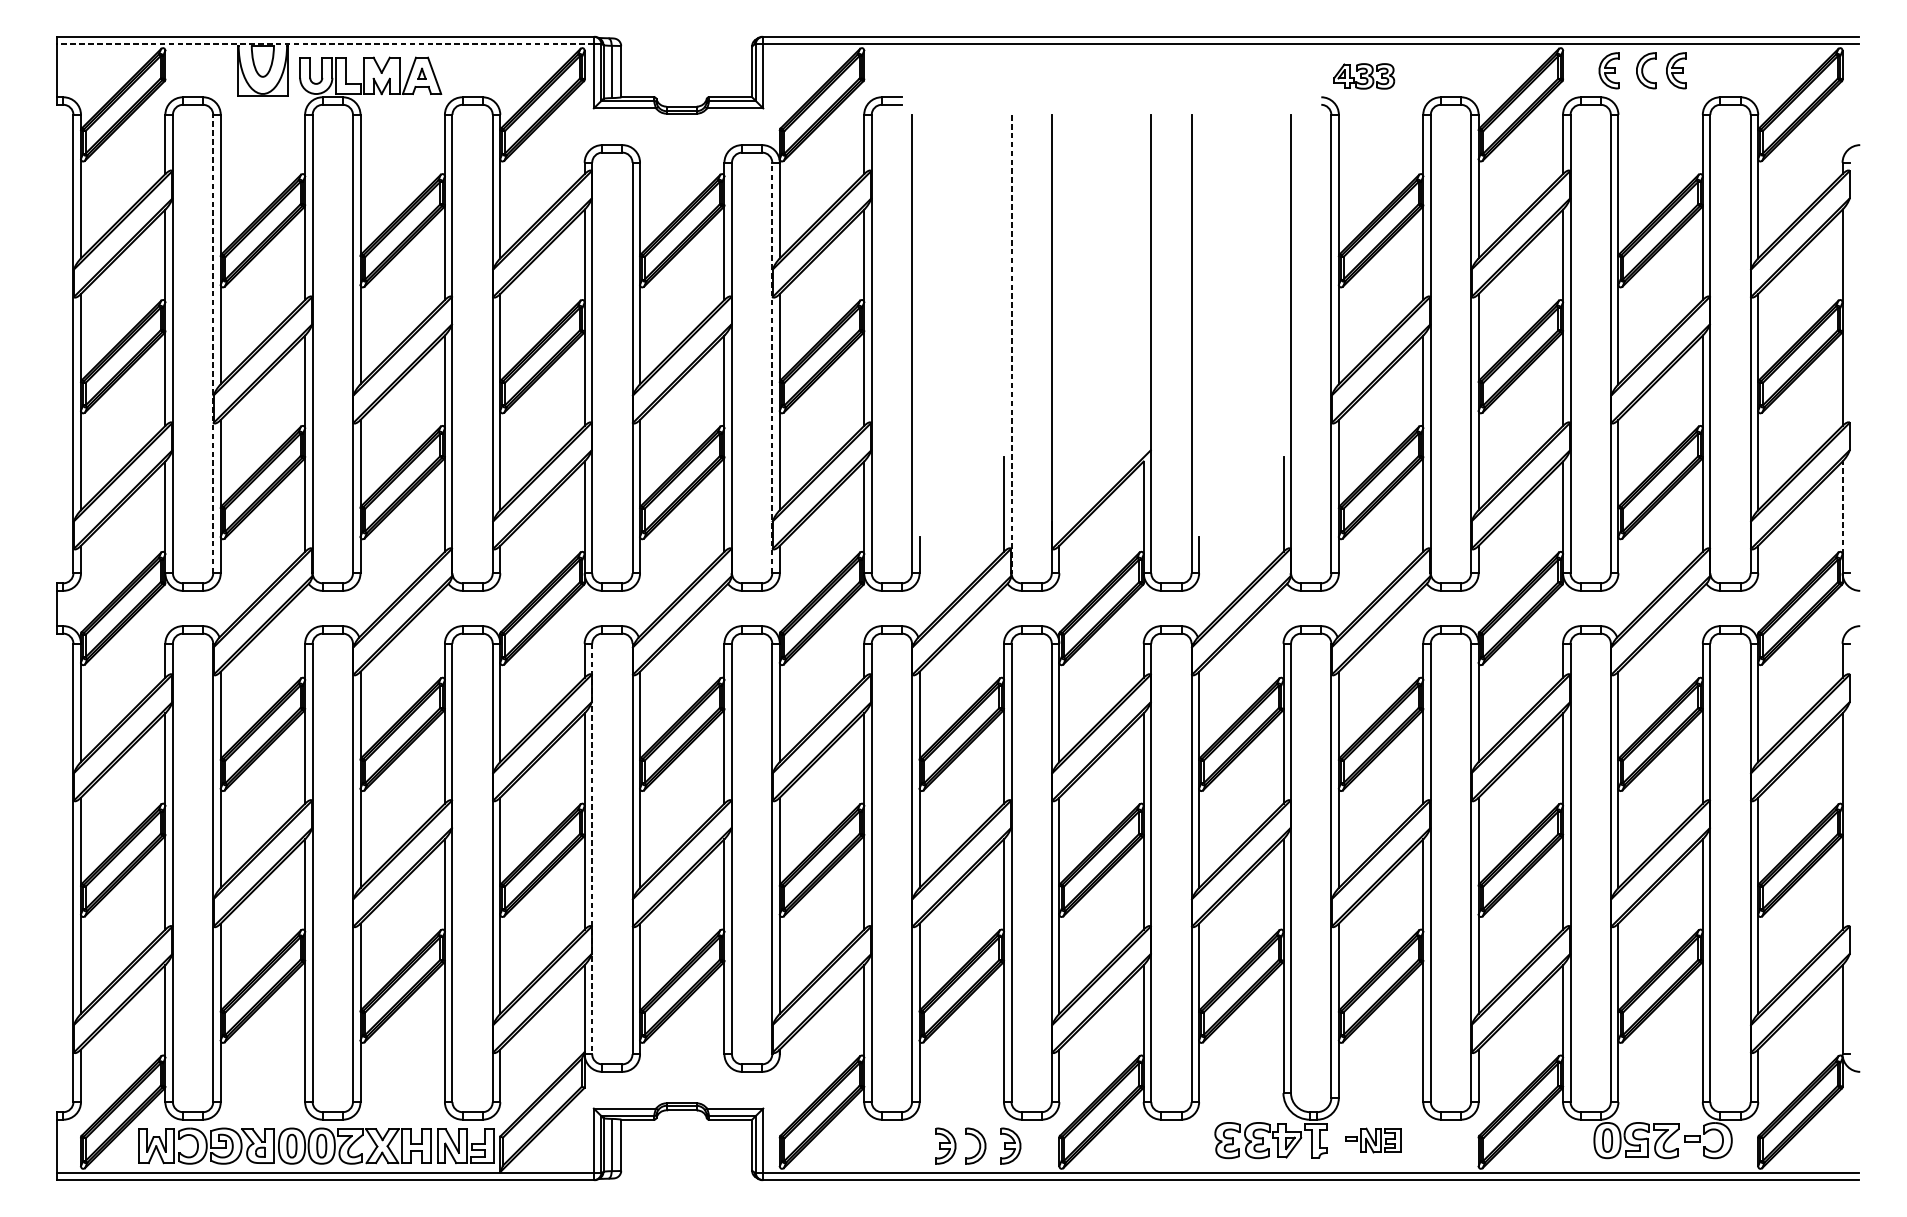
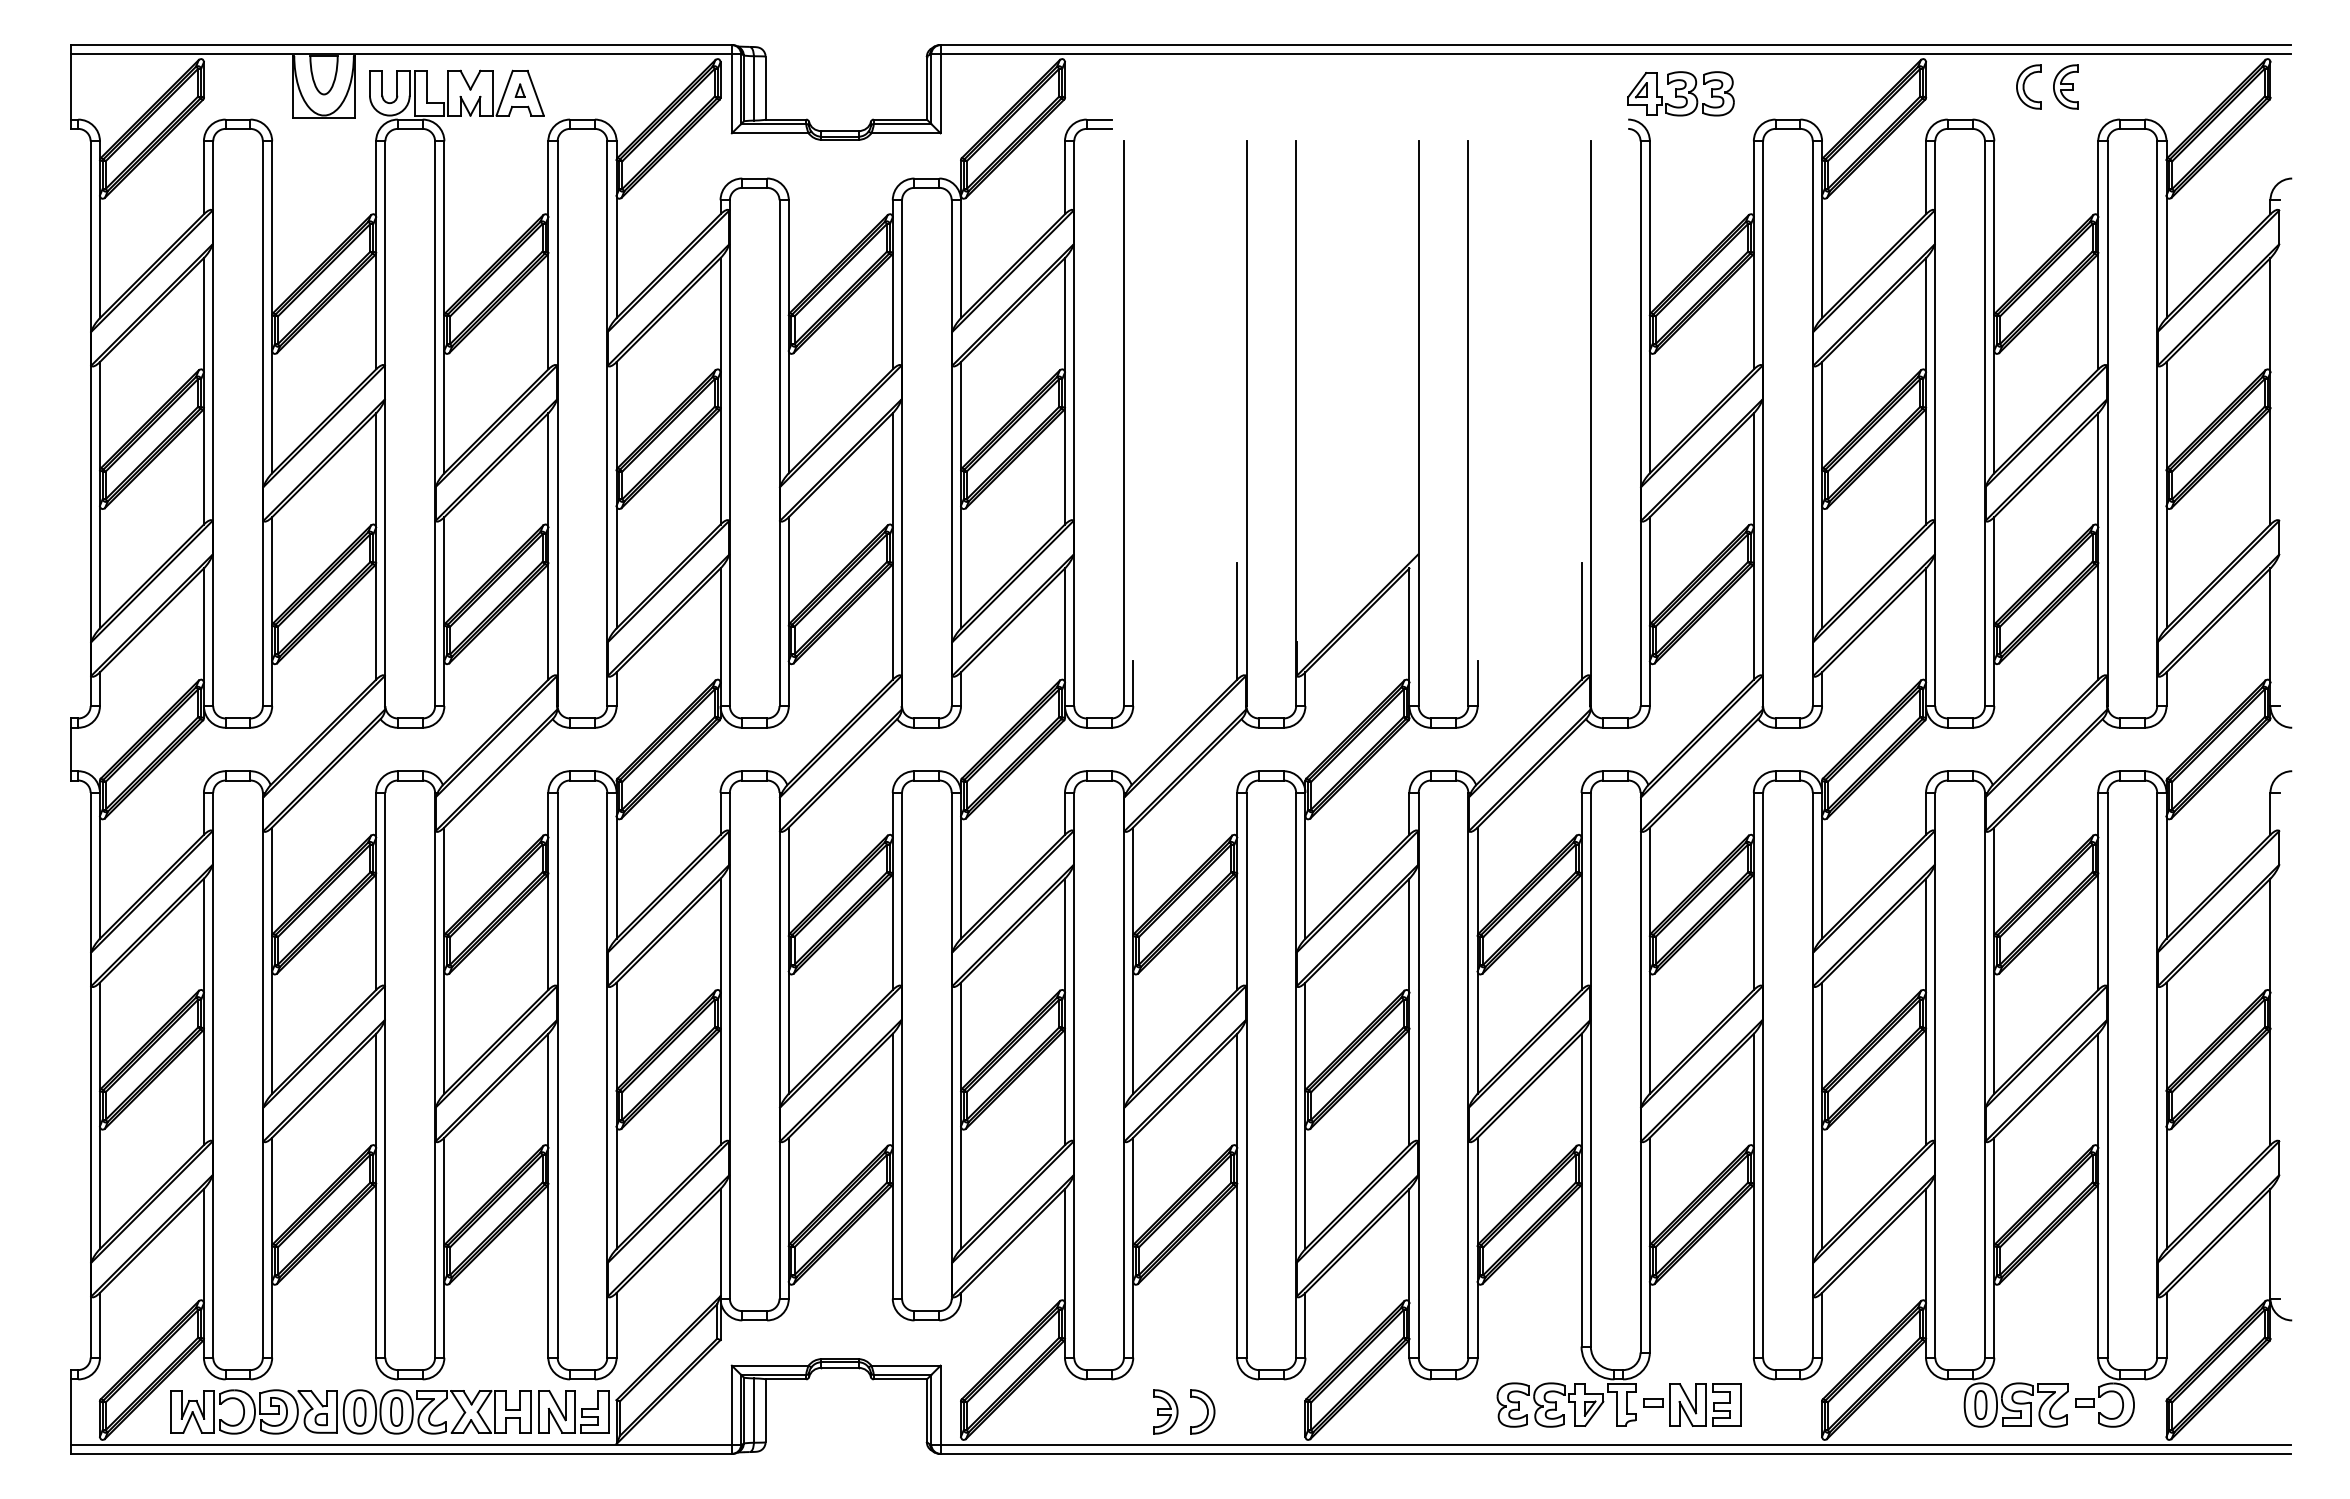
line: (325, 44) -> (401, 54), dashed -> solid
part: (1608, 70) -> (1982, 86), removed
part: (1363, 76) -> (1680, 93), size x1.43
line: (212, 343) -> (262, 423), dashed -> solid
line: (1011, 344) -> (1246, 424), dashed -> solid
line: (772, 368) -> (951, 453), dashed -> solid
line: (1842, 507) -> (2270, 625), dashed -> solid
line: (591, 848) -> (729, 1045), dashed -> solid
part: (1373, 1140) -> (1692, 1404), size x1.43
part: (1010, 1145) -> (1245, 1411), removed

